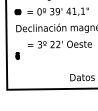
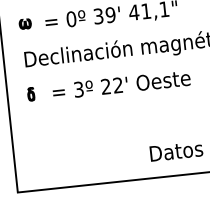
part: (17, 55) -> (30, 93), moved

